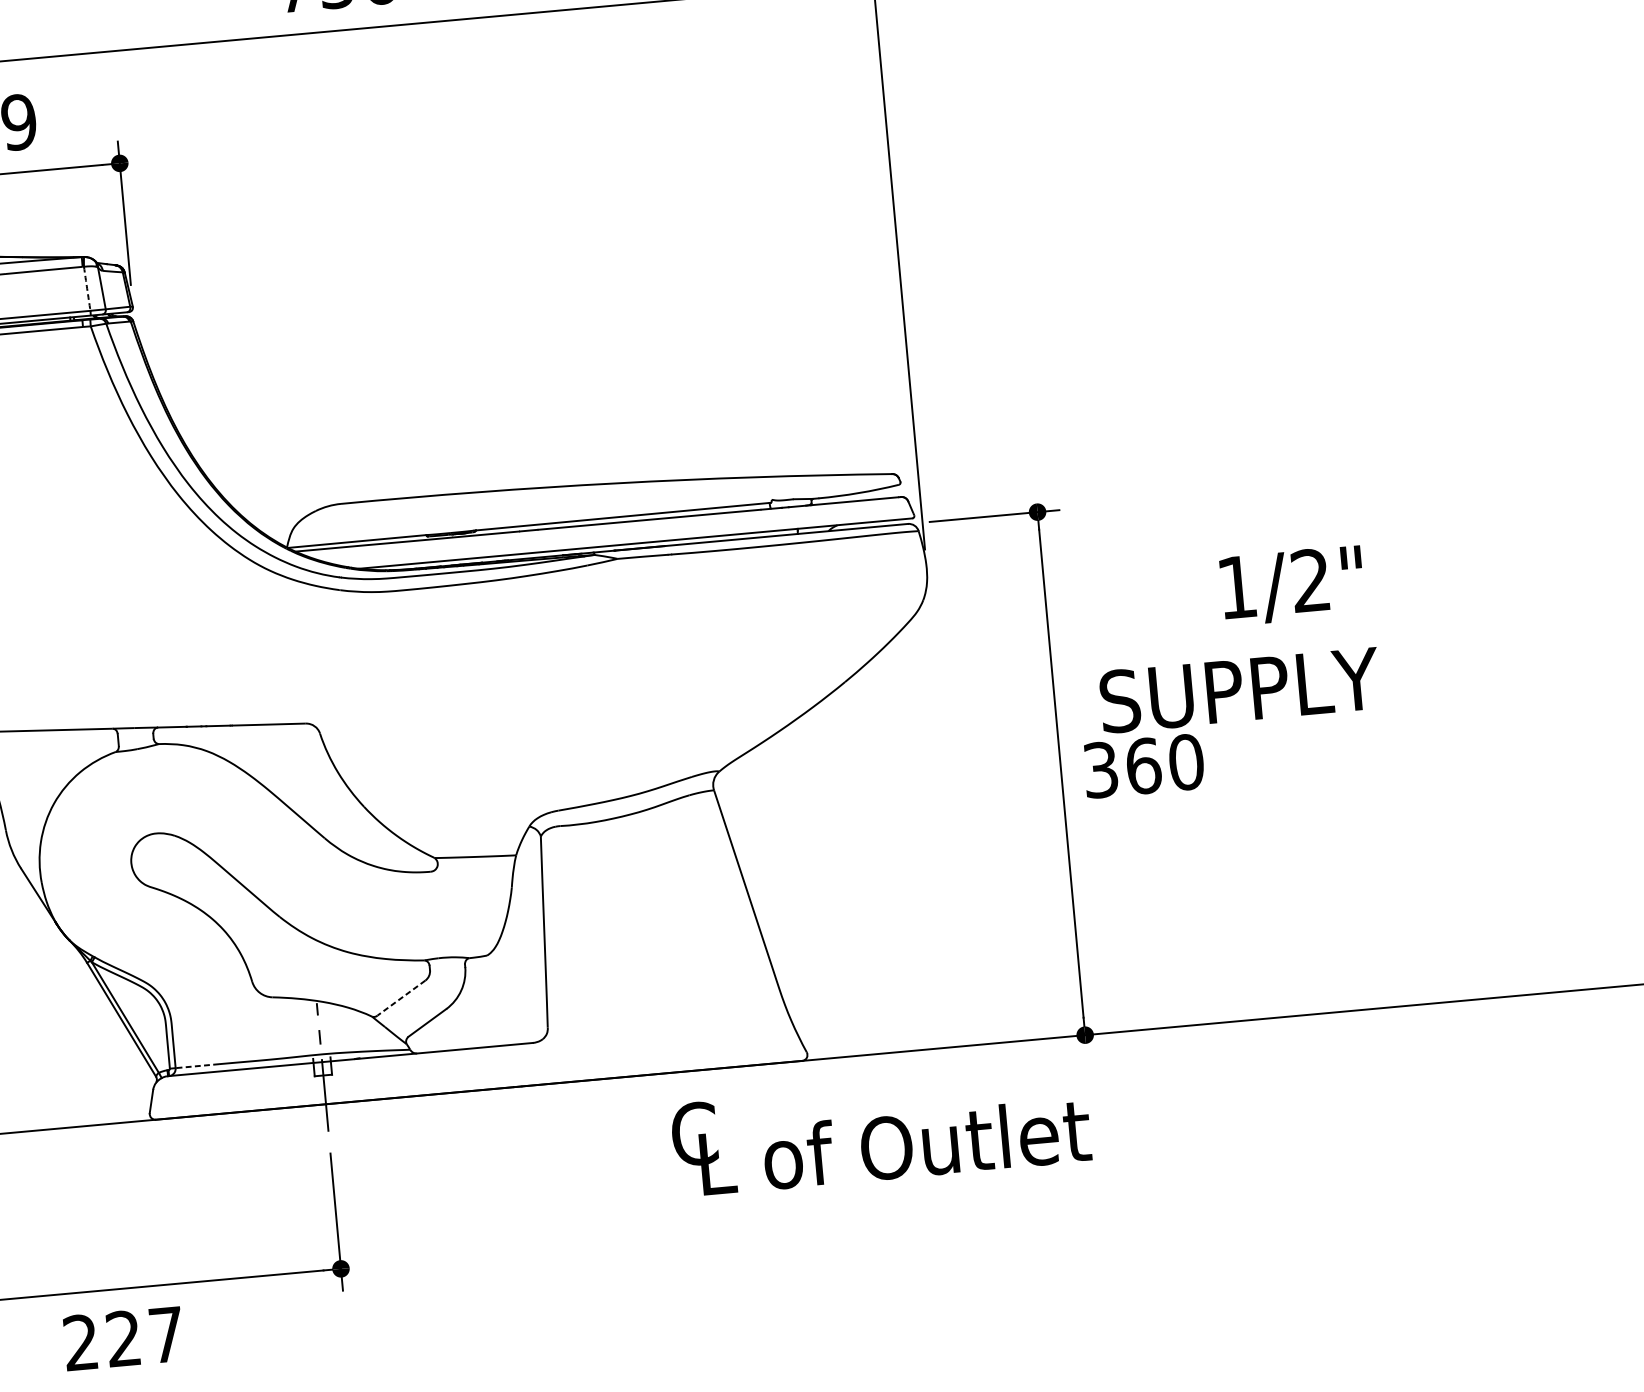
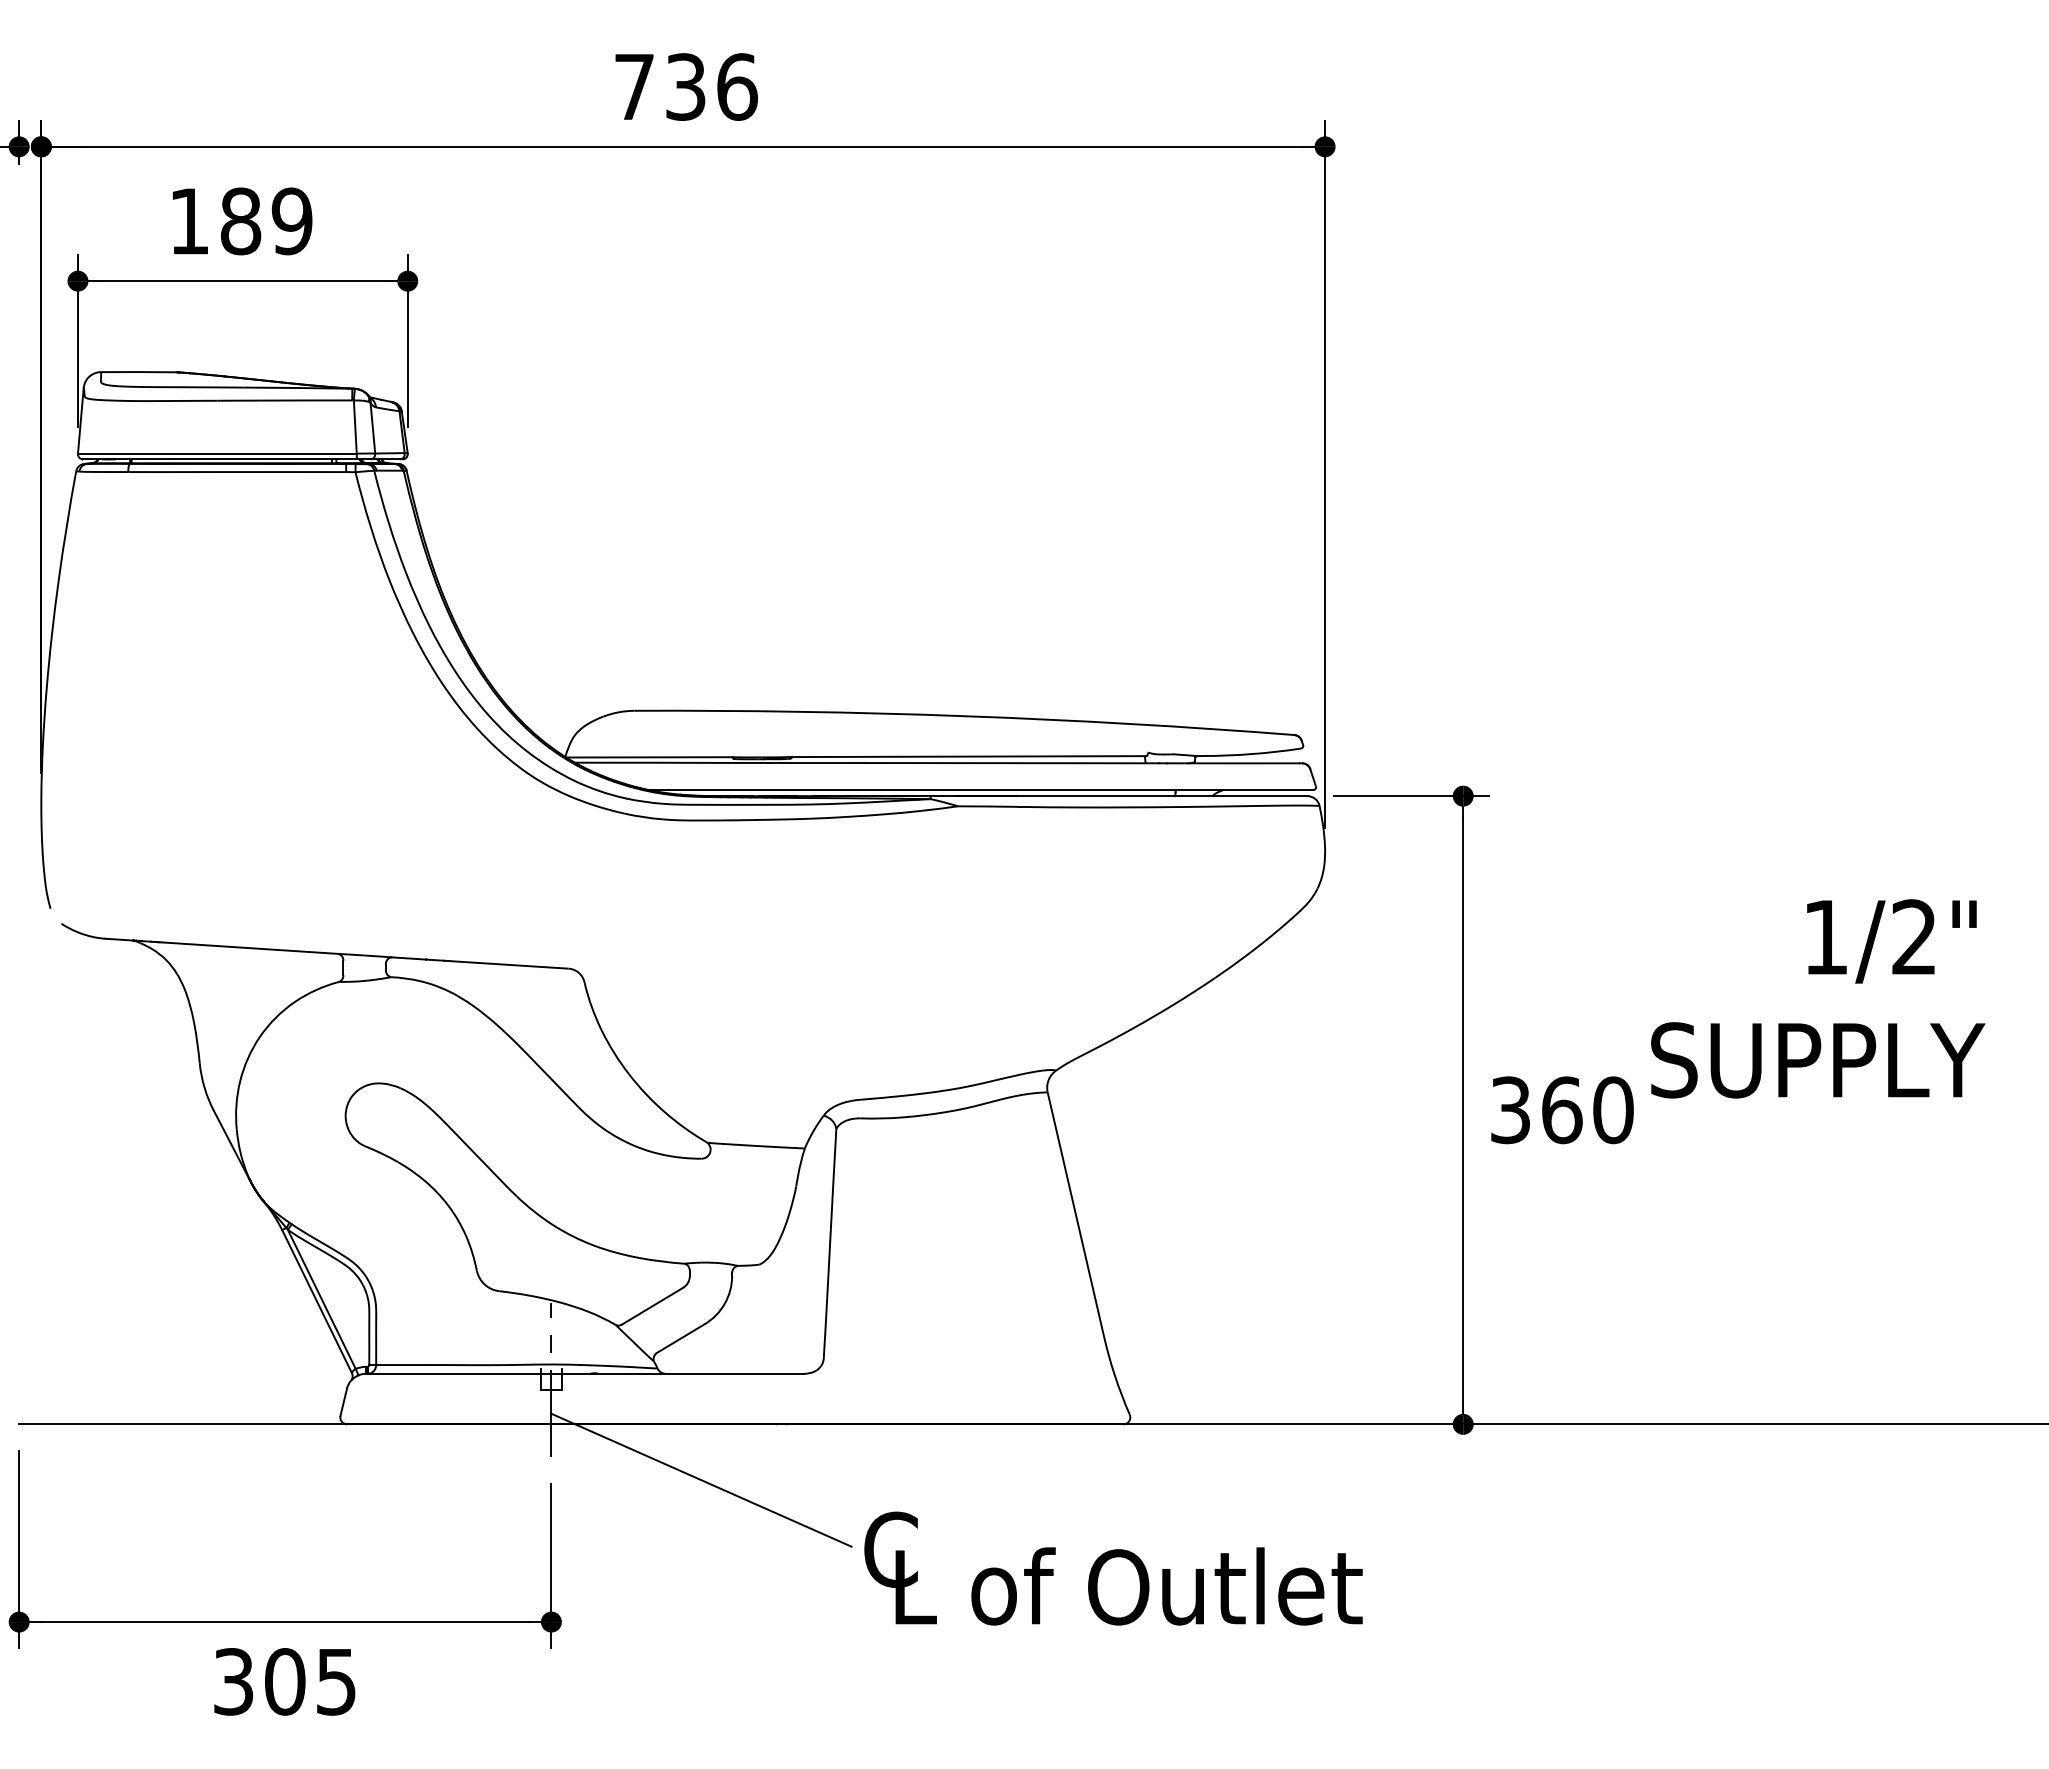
arc: (87, 289) -> (355, 427), dashed -> solid
text: (1235, 638) -> (1818, 998), moved
line: (401, 998) -> (652, 1306), dashed -> solid
line: (196, 1066) -> (401, 1365), dashed -> solid
text: (881, 1132) -> (1113, 1568), moved
line: (455, 1138) -> (701, 1479), added
text: (123, 1338) -> (284, 1681), 227 -> 305

